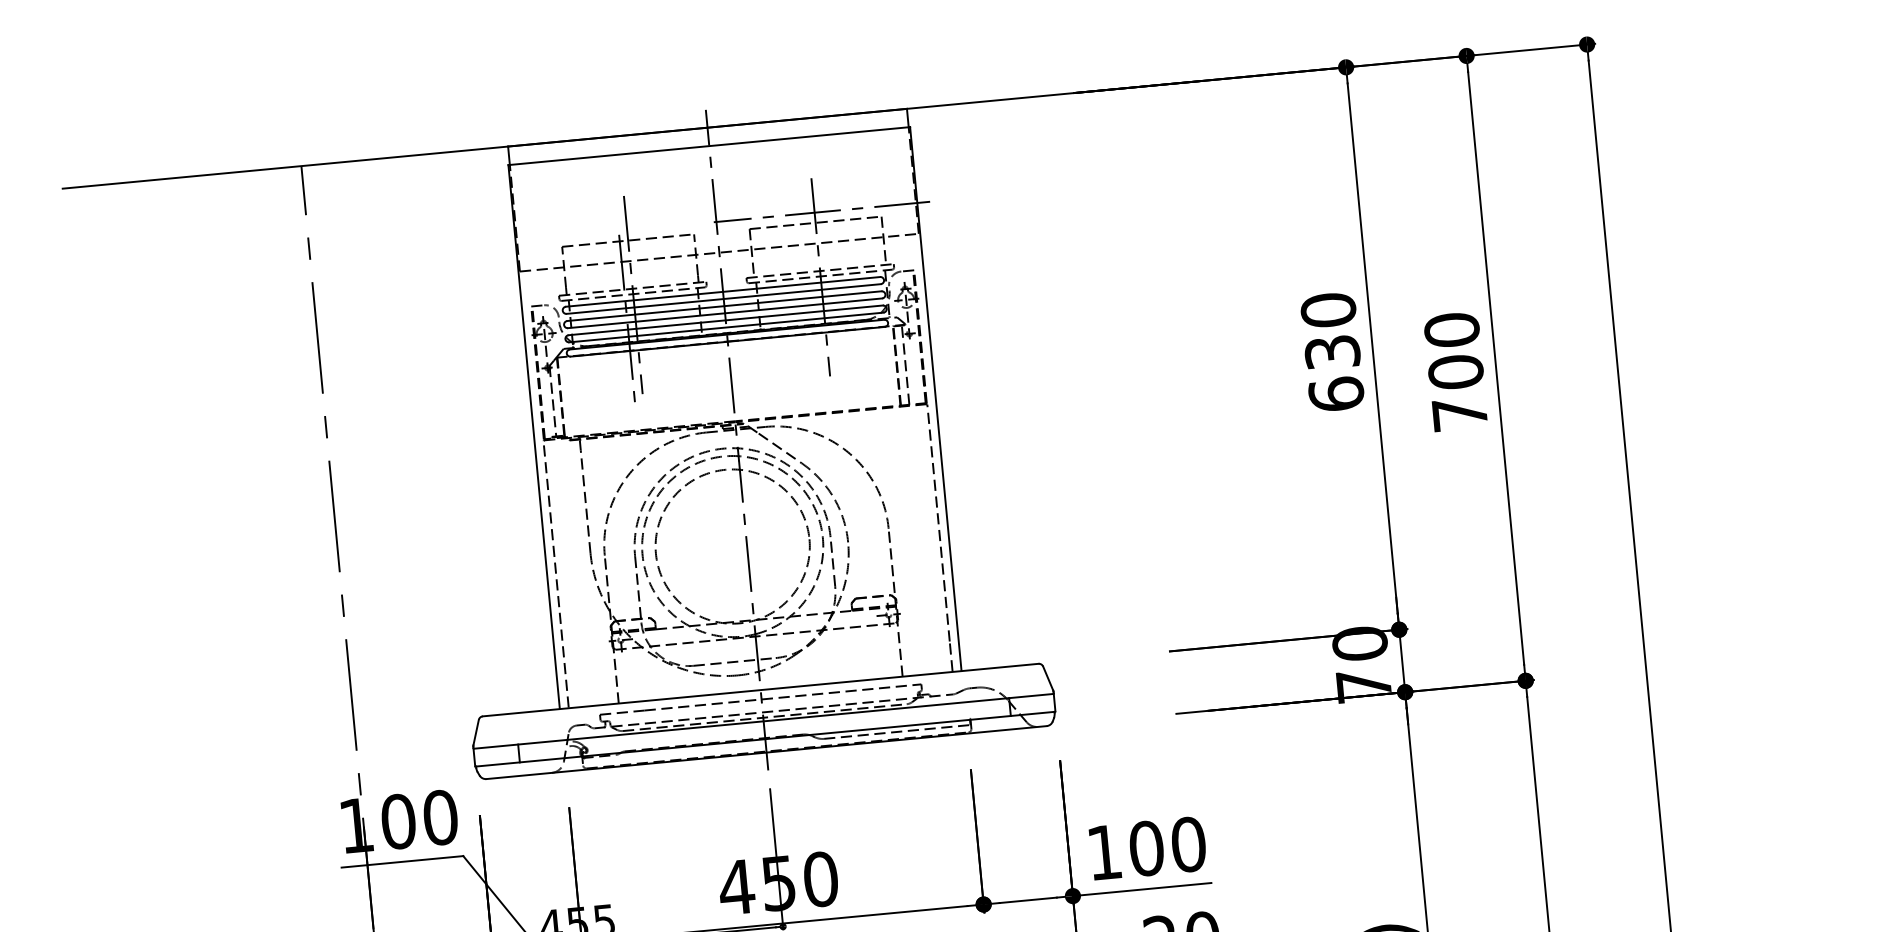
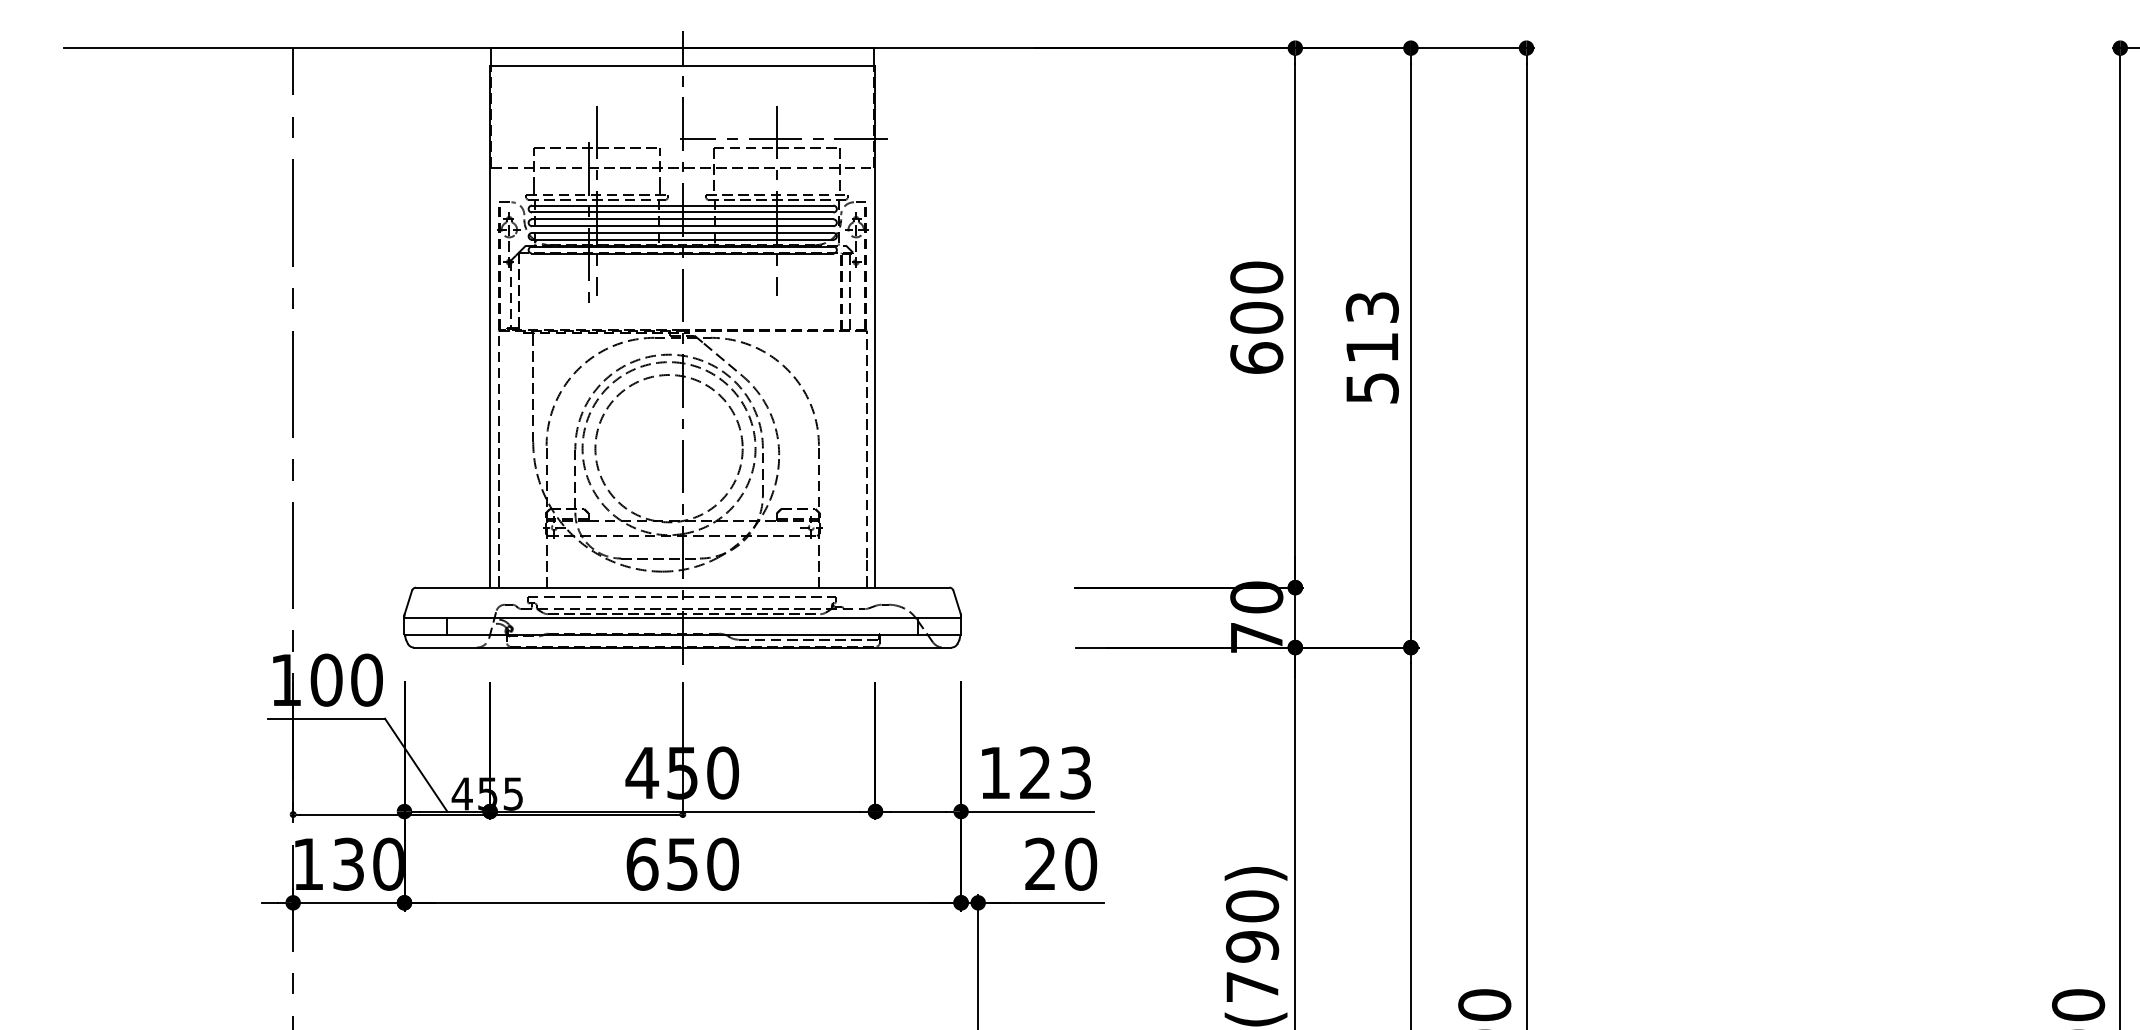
text: (1332, 351) -> (1256, 317), 630 -> 600
text: (1455, 371) -> (1371, 347), 700 -> 513
text: (1167, 846) -> (1055, 772), 100 -> 123

